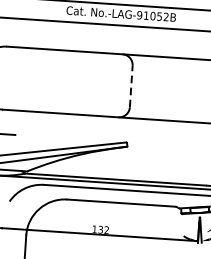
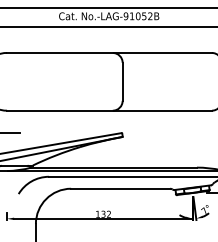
line: (131, 86) -> (122, 81), dashed -> solid

